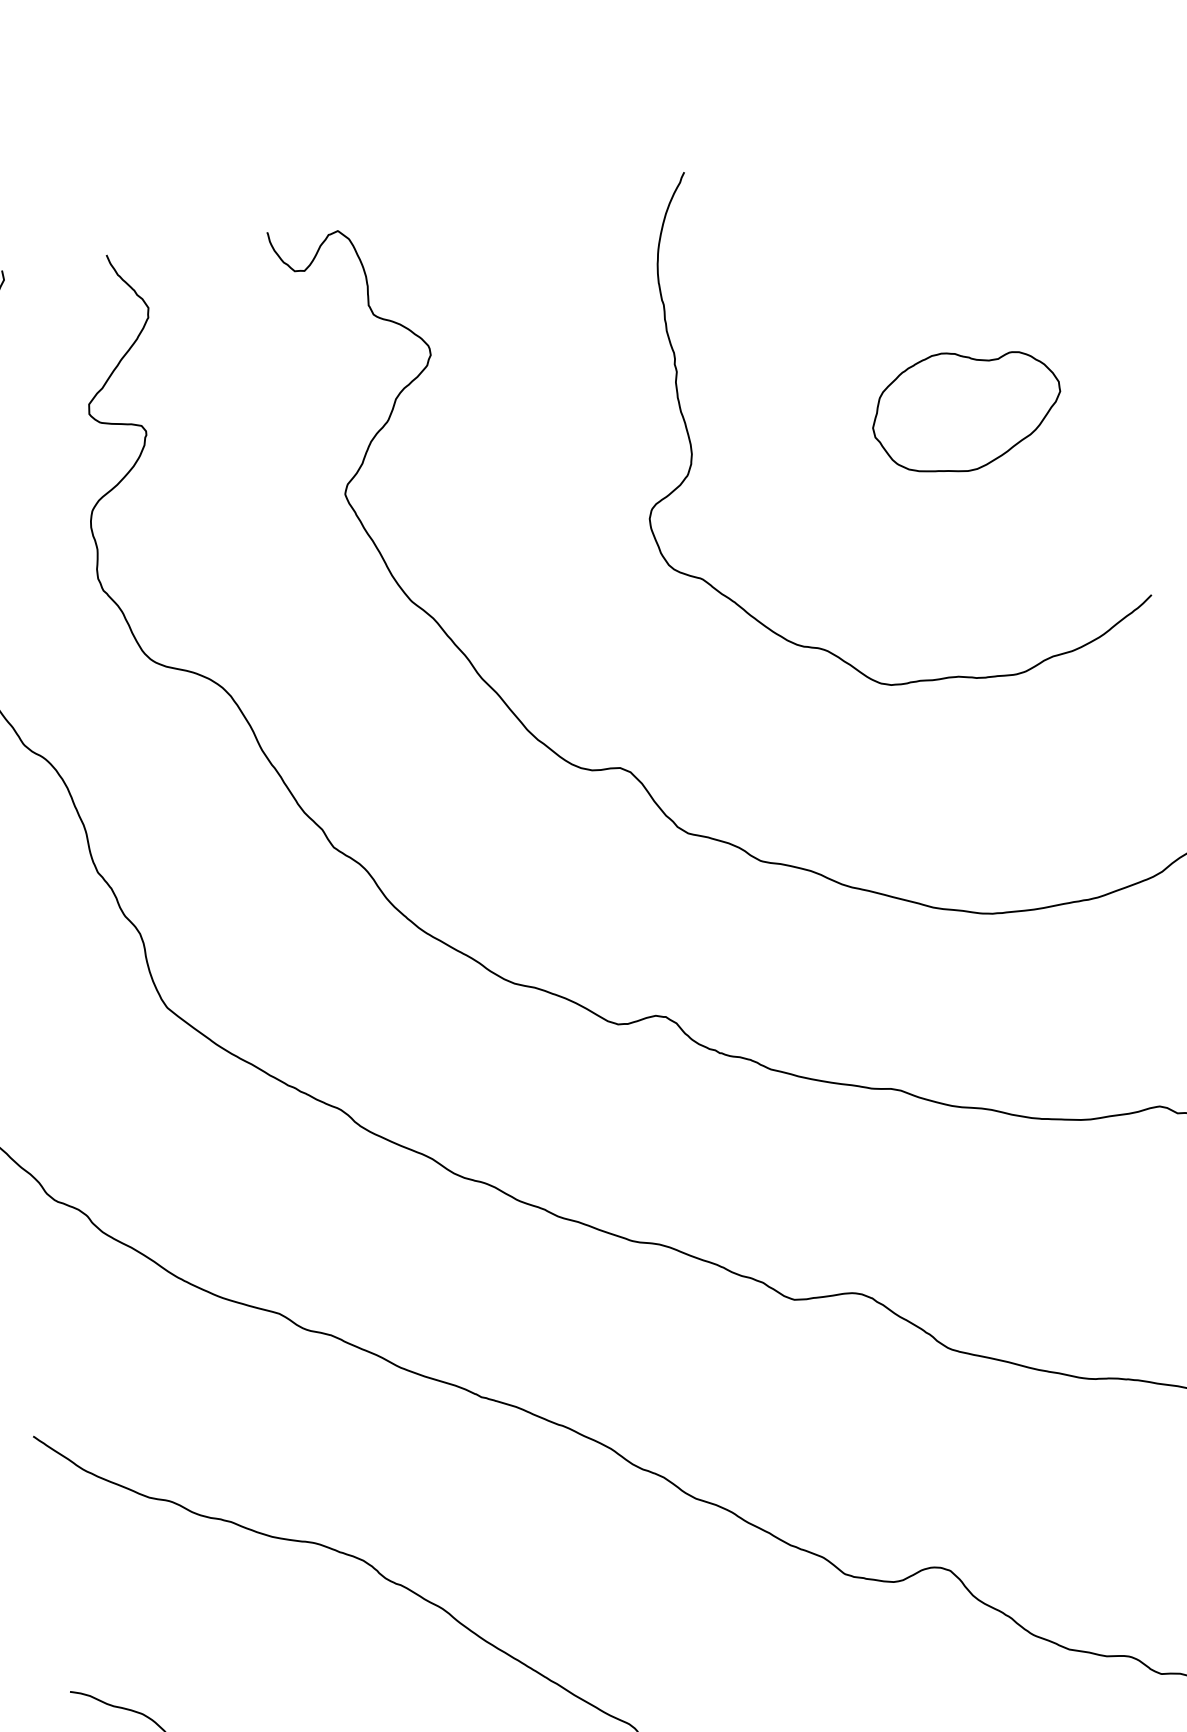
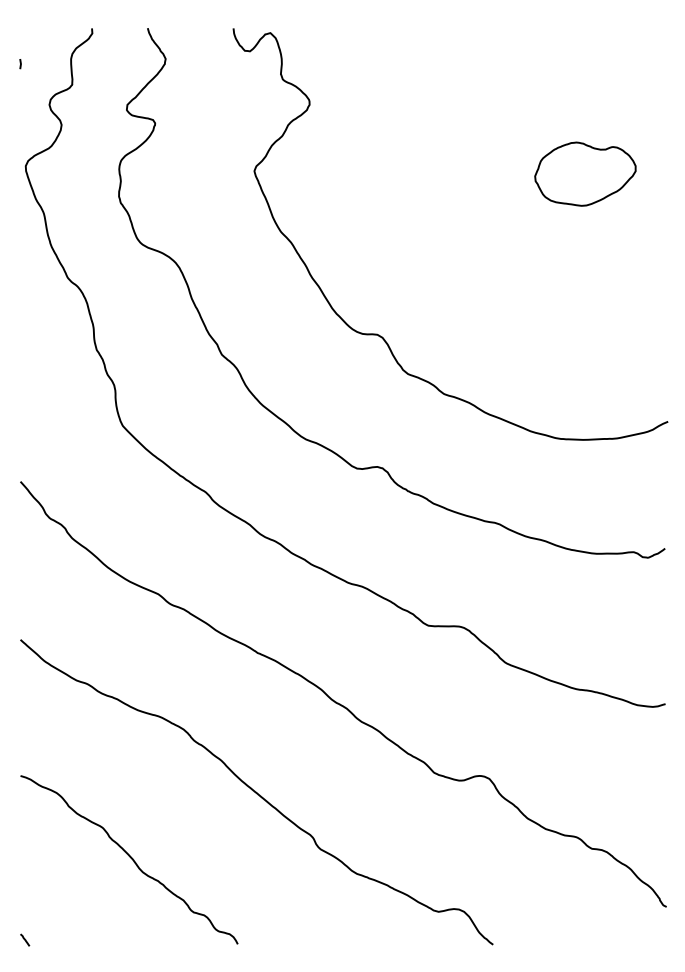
curve: (692, 446) -> (439, 172), removed

